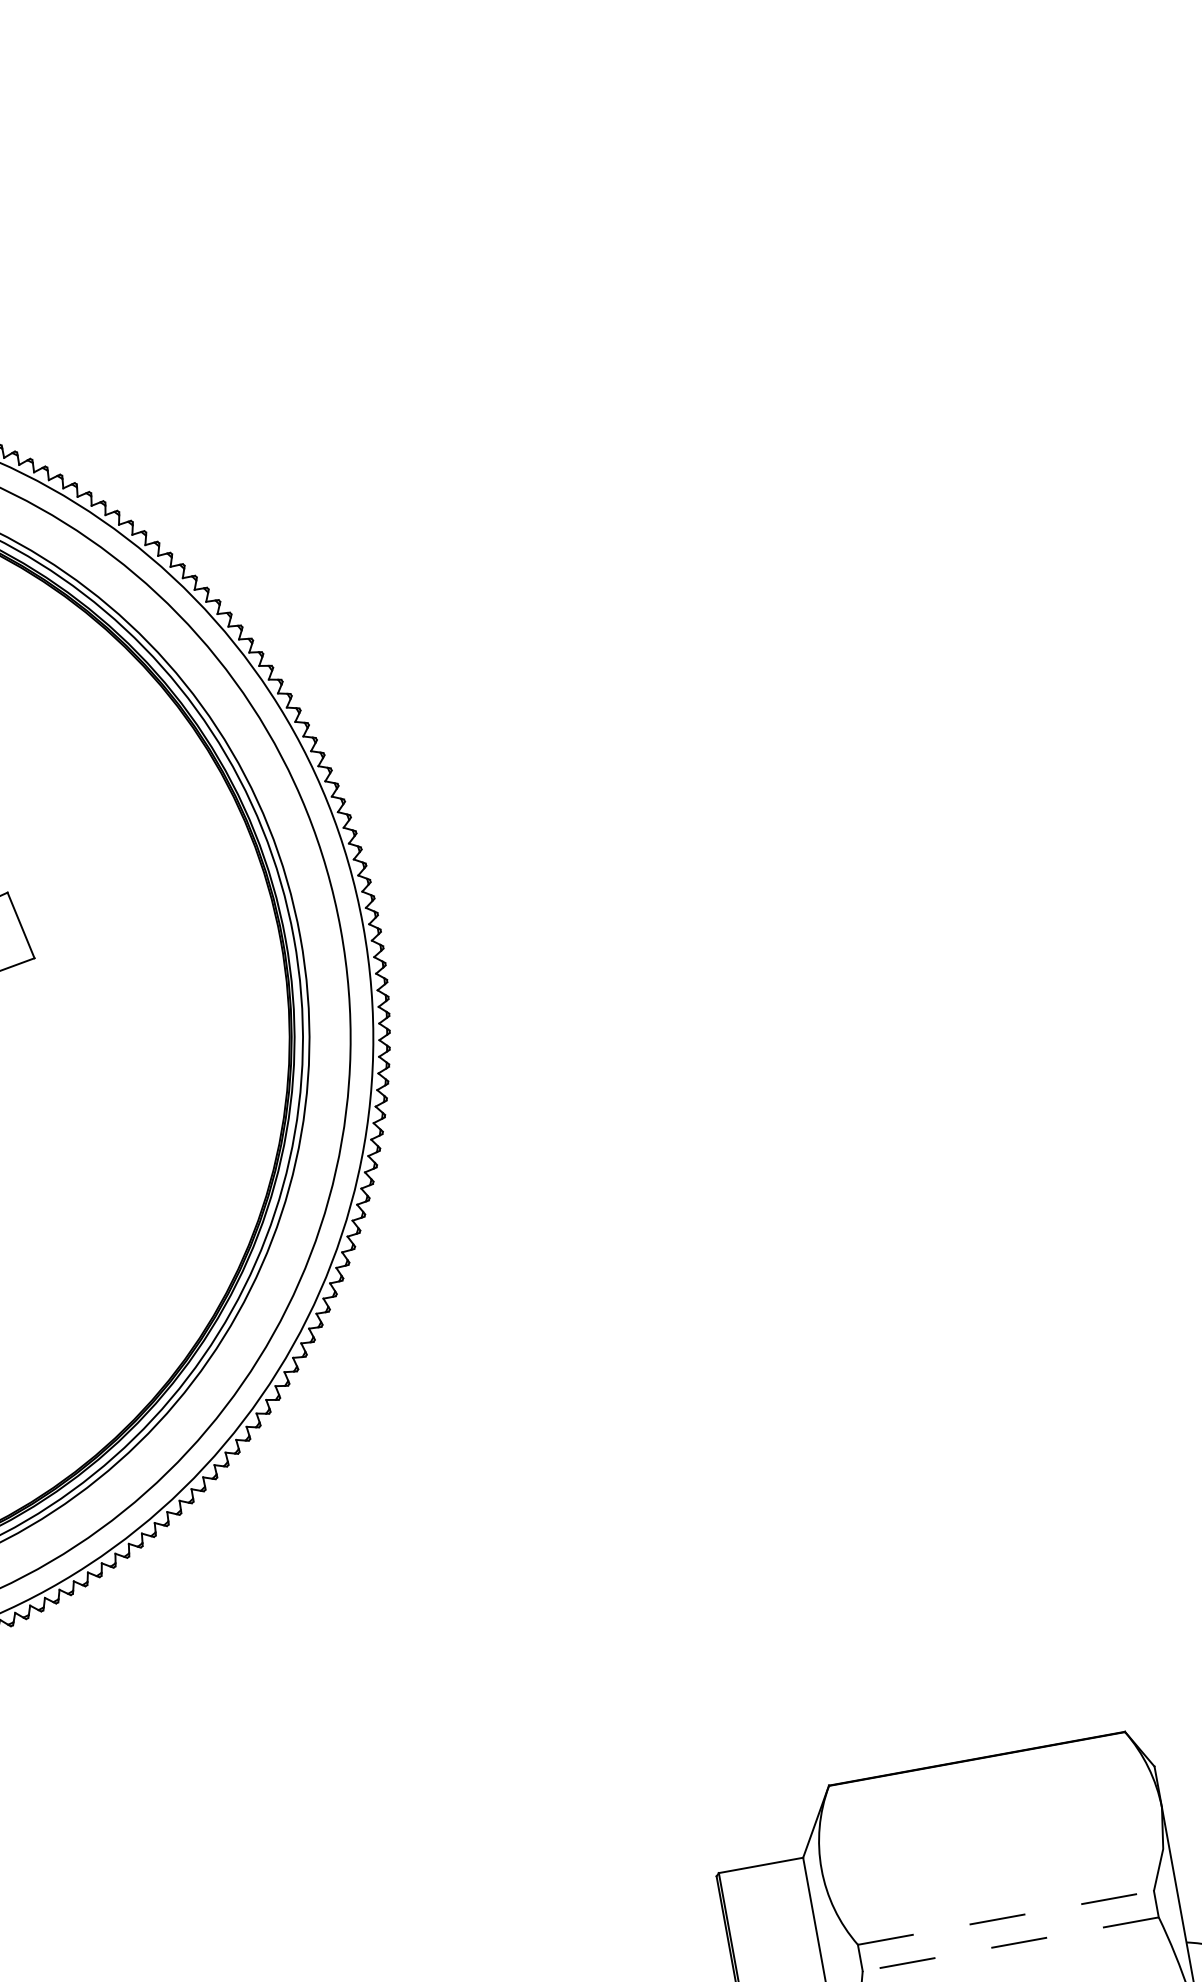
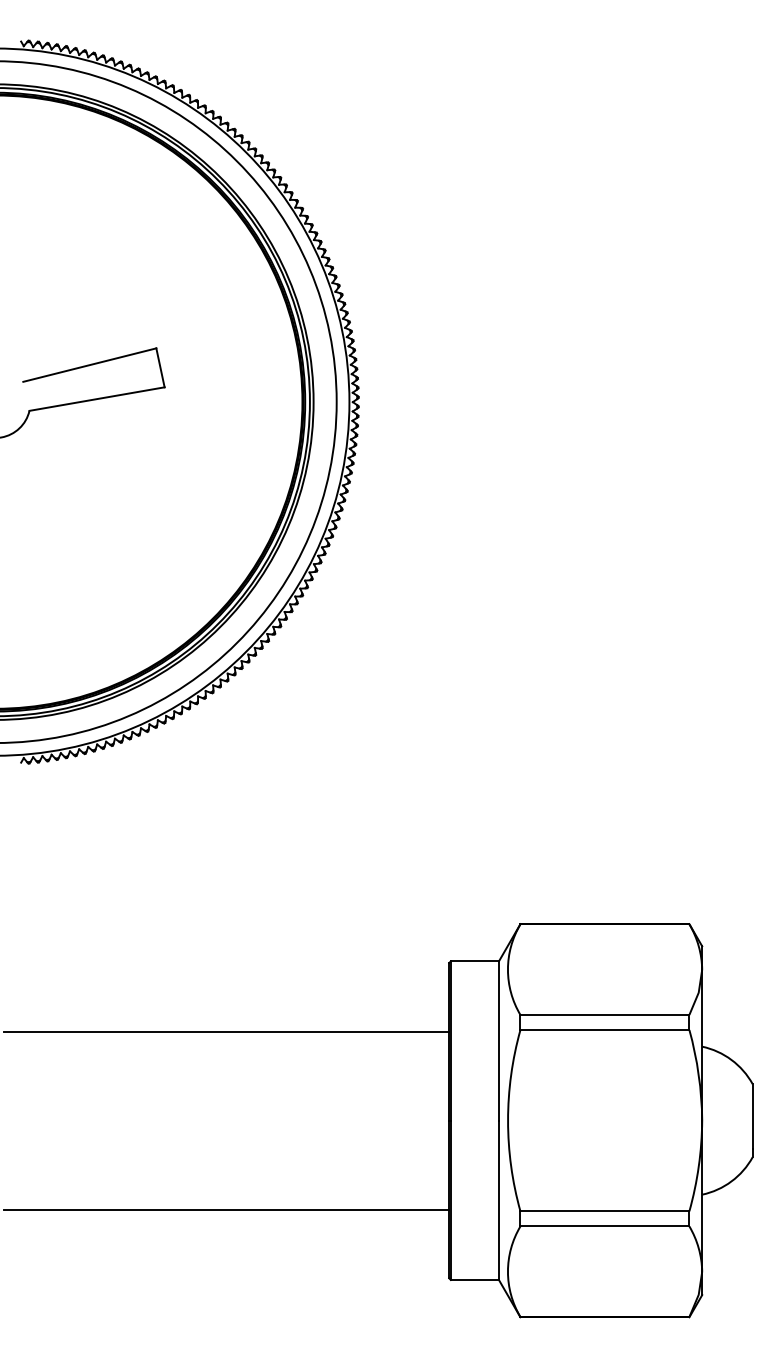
line: (1006, 1916) -> (605, 1014), dashed -> solid
line: (1010, 1945) -> (604, 1030), dashed -> solid

